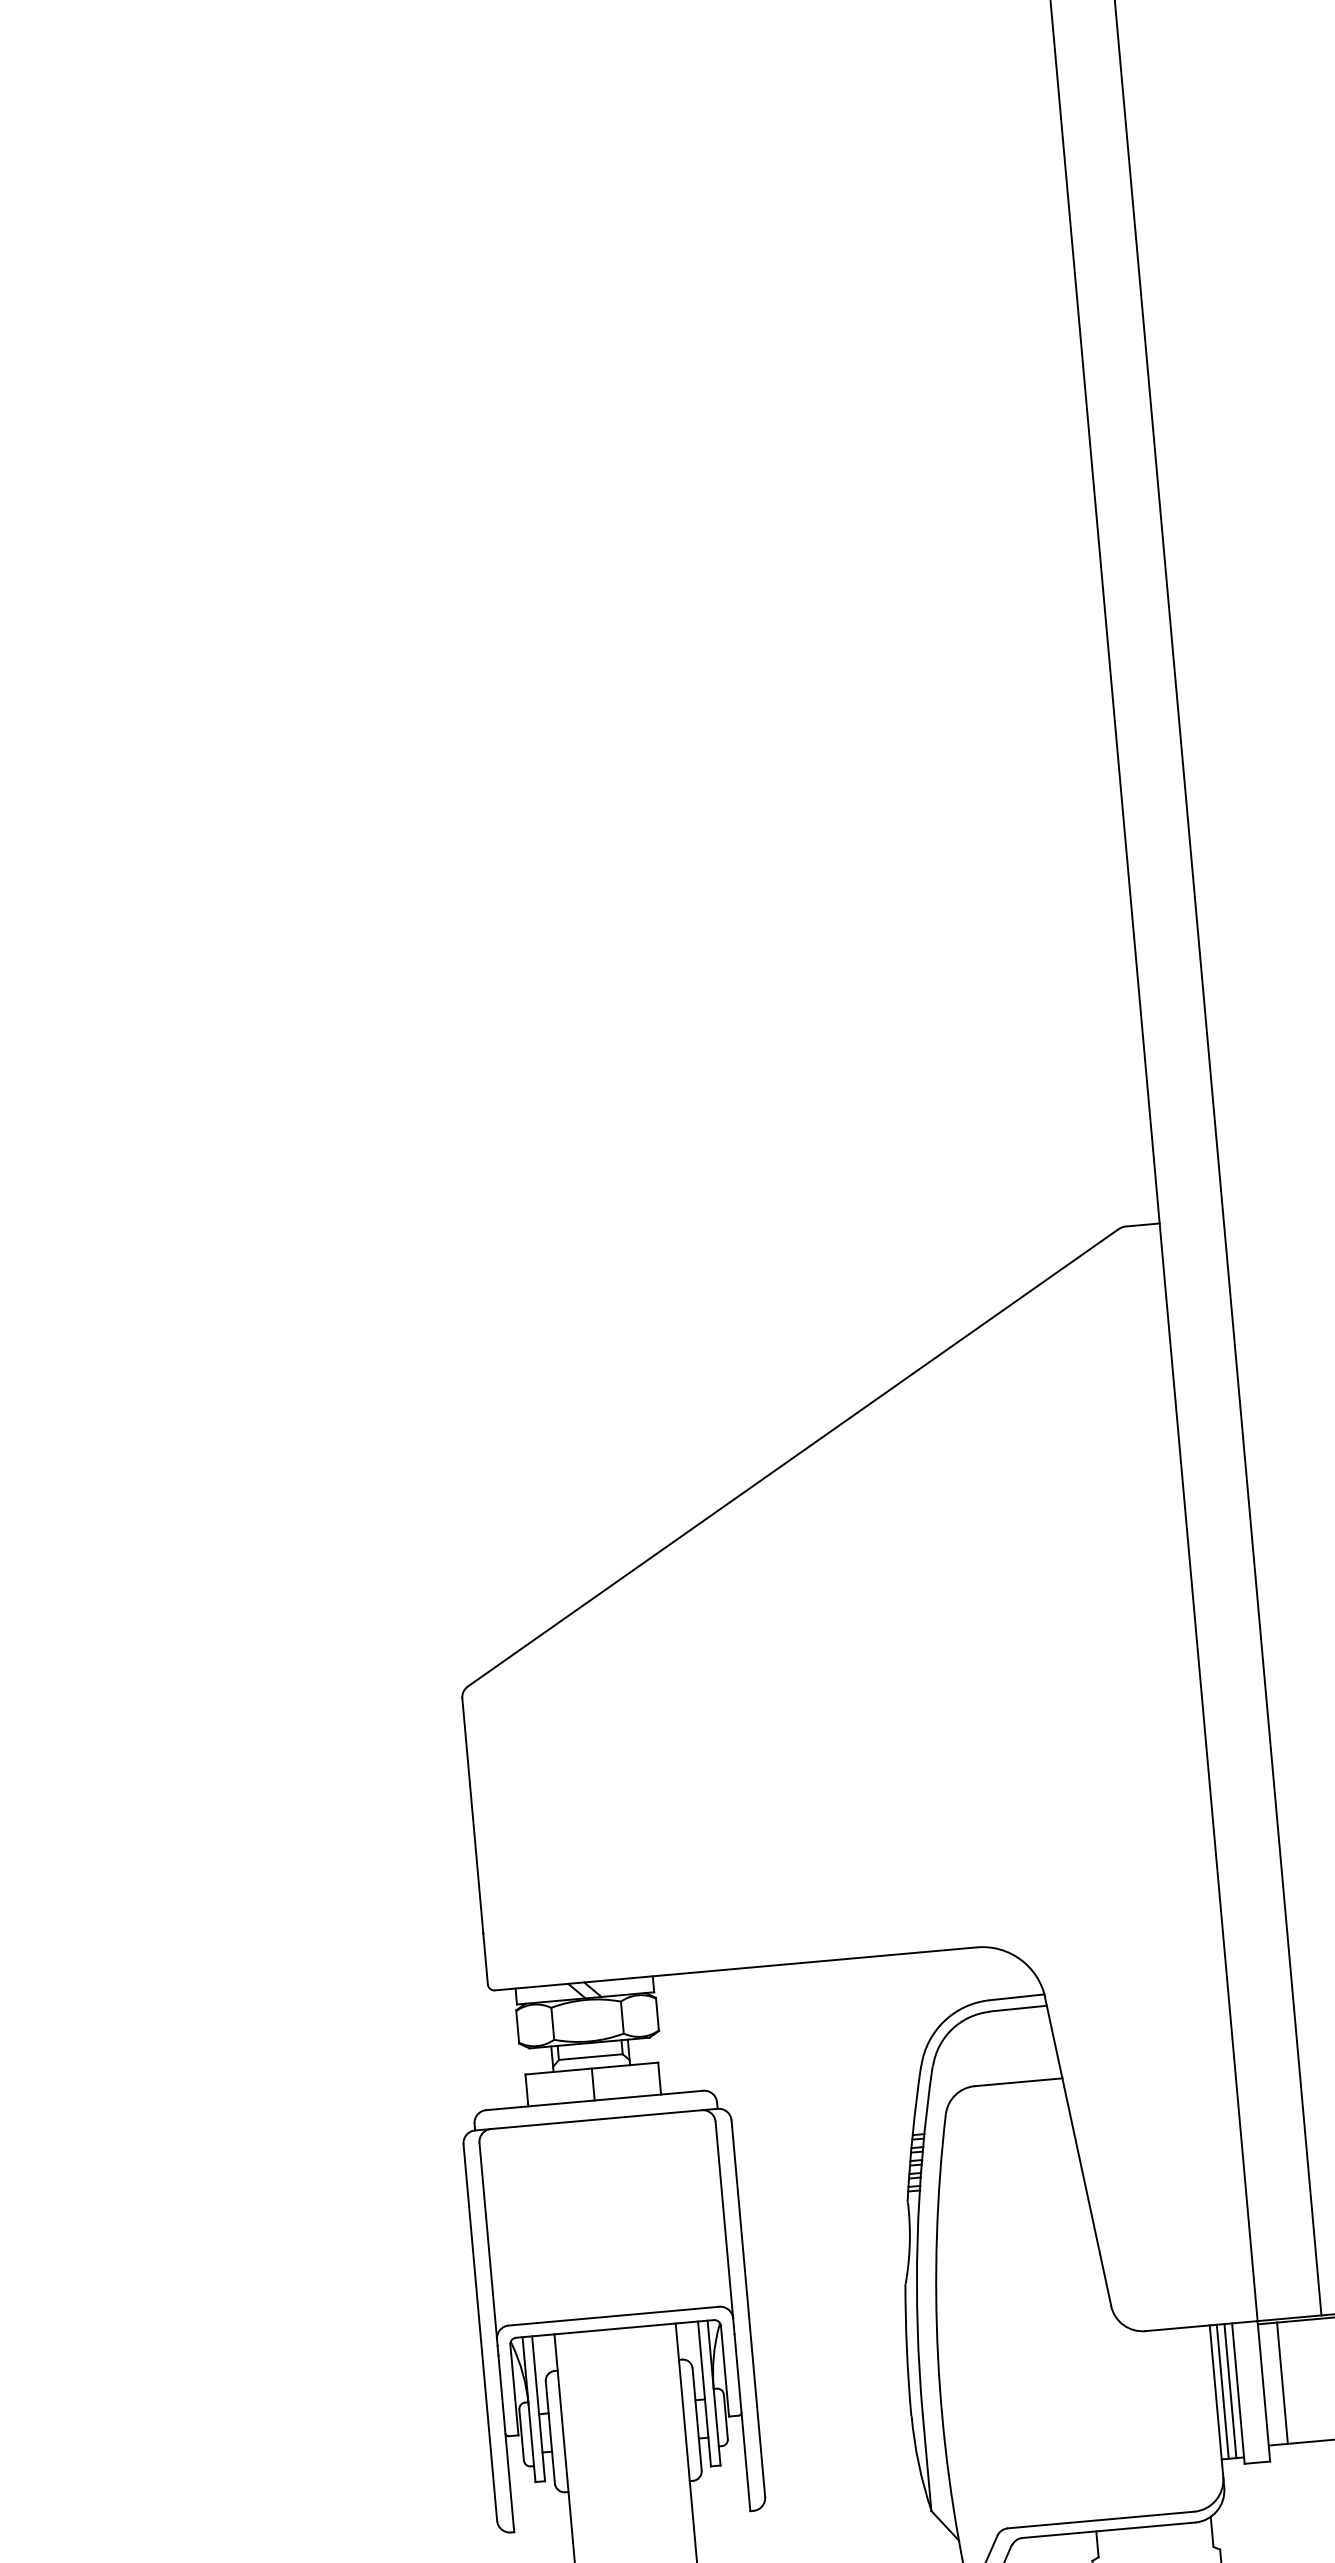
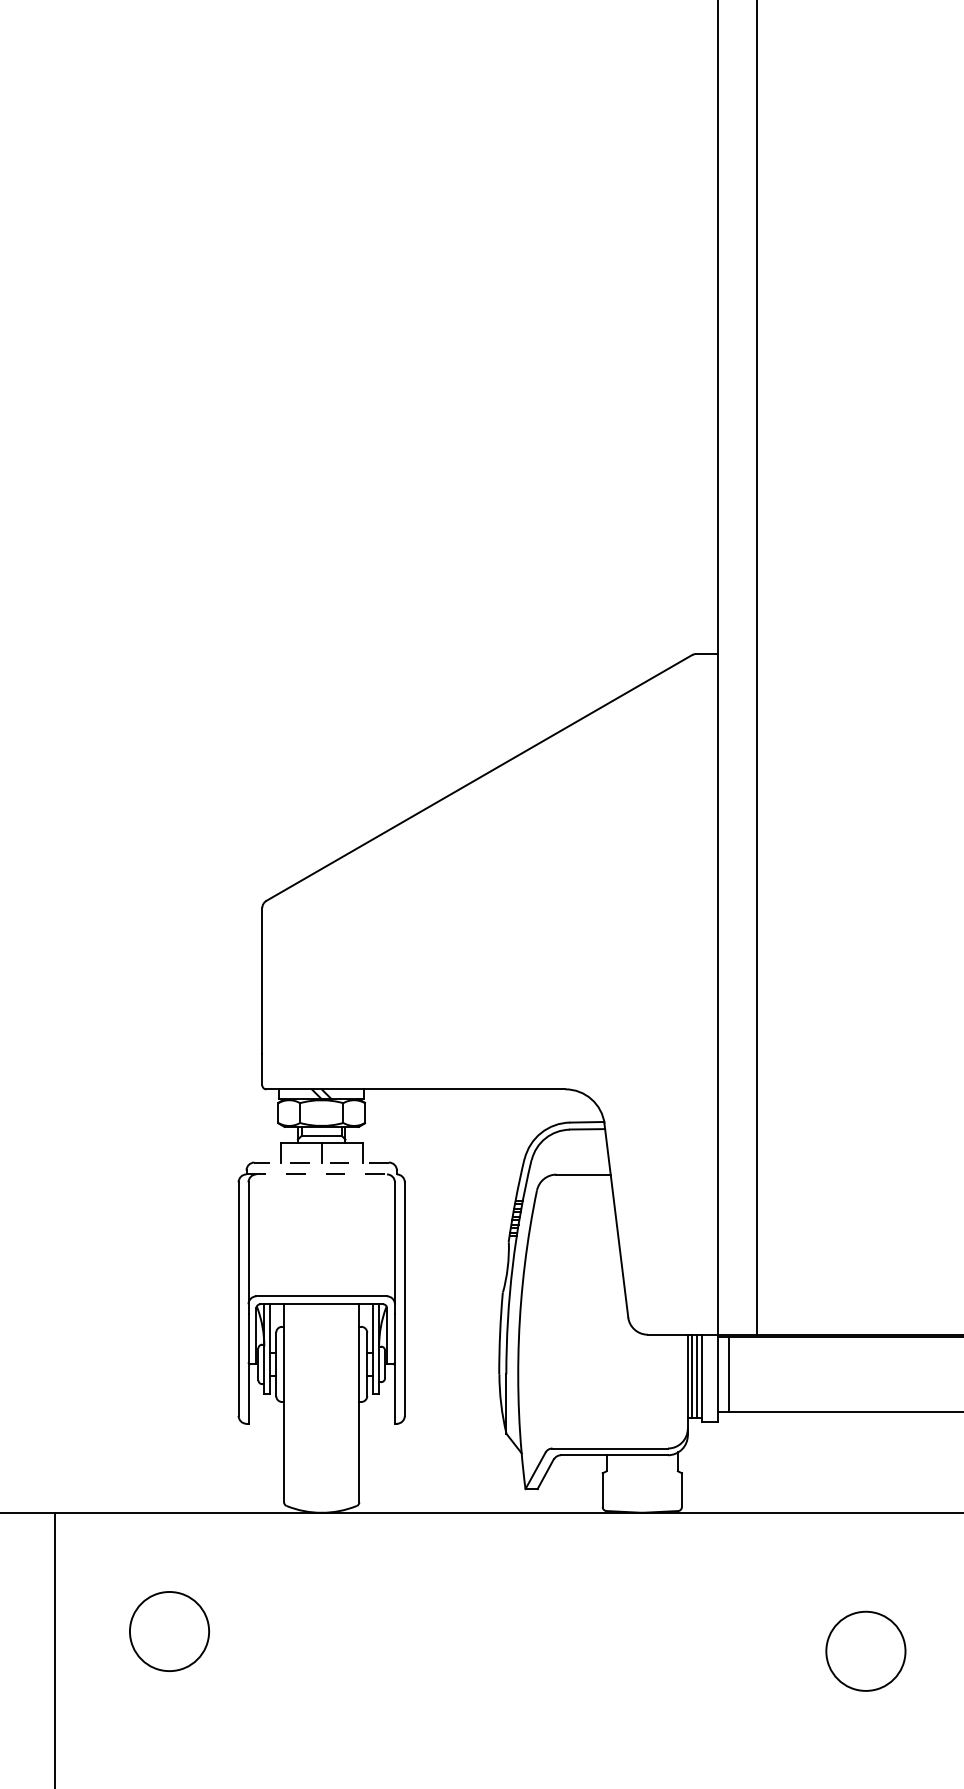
line: (594, 2100) -> (321, 1162), solid -> dashed
line: (597, 2119) -> (322, 1174), solid -> dashed

